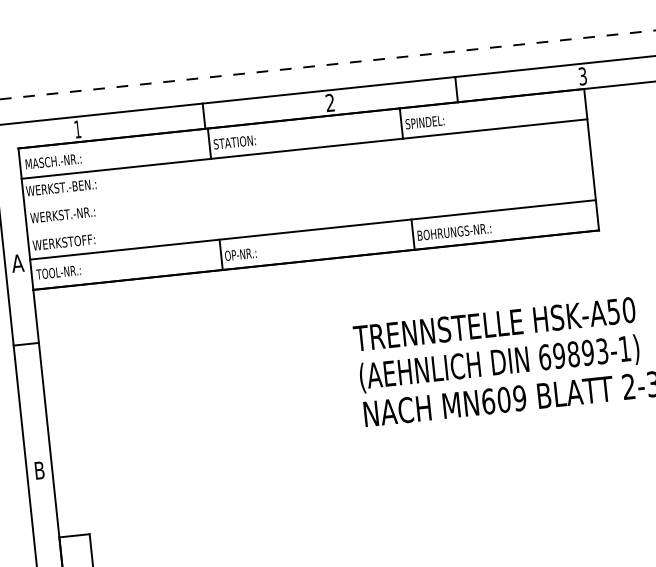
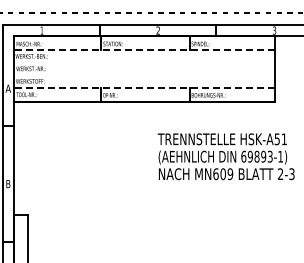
line: (302, 149) -> (143, 50), solid -> dashed
line: (311, 229) -> (143, 87), solid -> dashed
text: (629, 310) -> (284, 139), HSK-A50 -> HSK-A51

